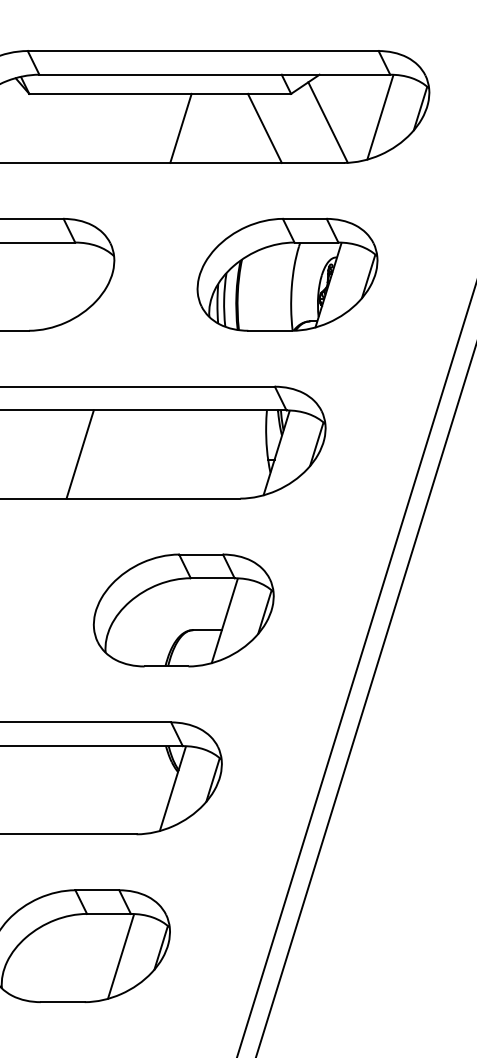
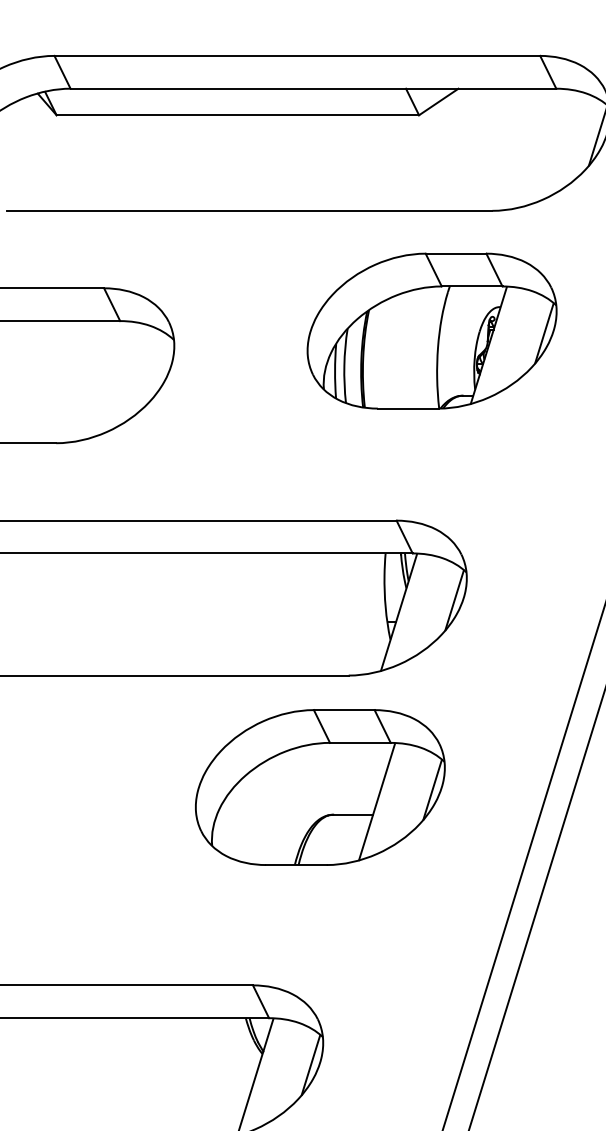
line: (380, 117) -> (542, 147), removed
line: (327, 122) -> (469, 154), removed
line: (180, 127) -> (265, 161), removed
line: (264, 127) -> (382, 161), removed
part: (287, 274) -> (432, 330), moved
line: (79, 454) -> (126, 614), removed
part: (183, 610) -> (319, 787), moved

